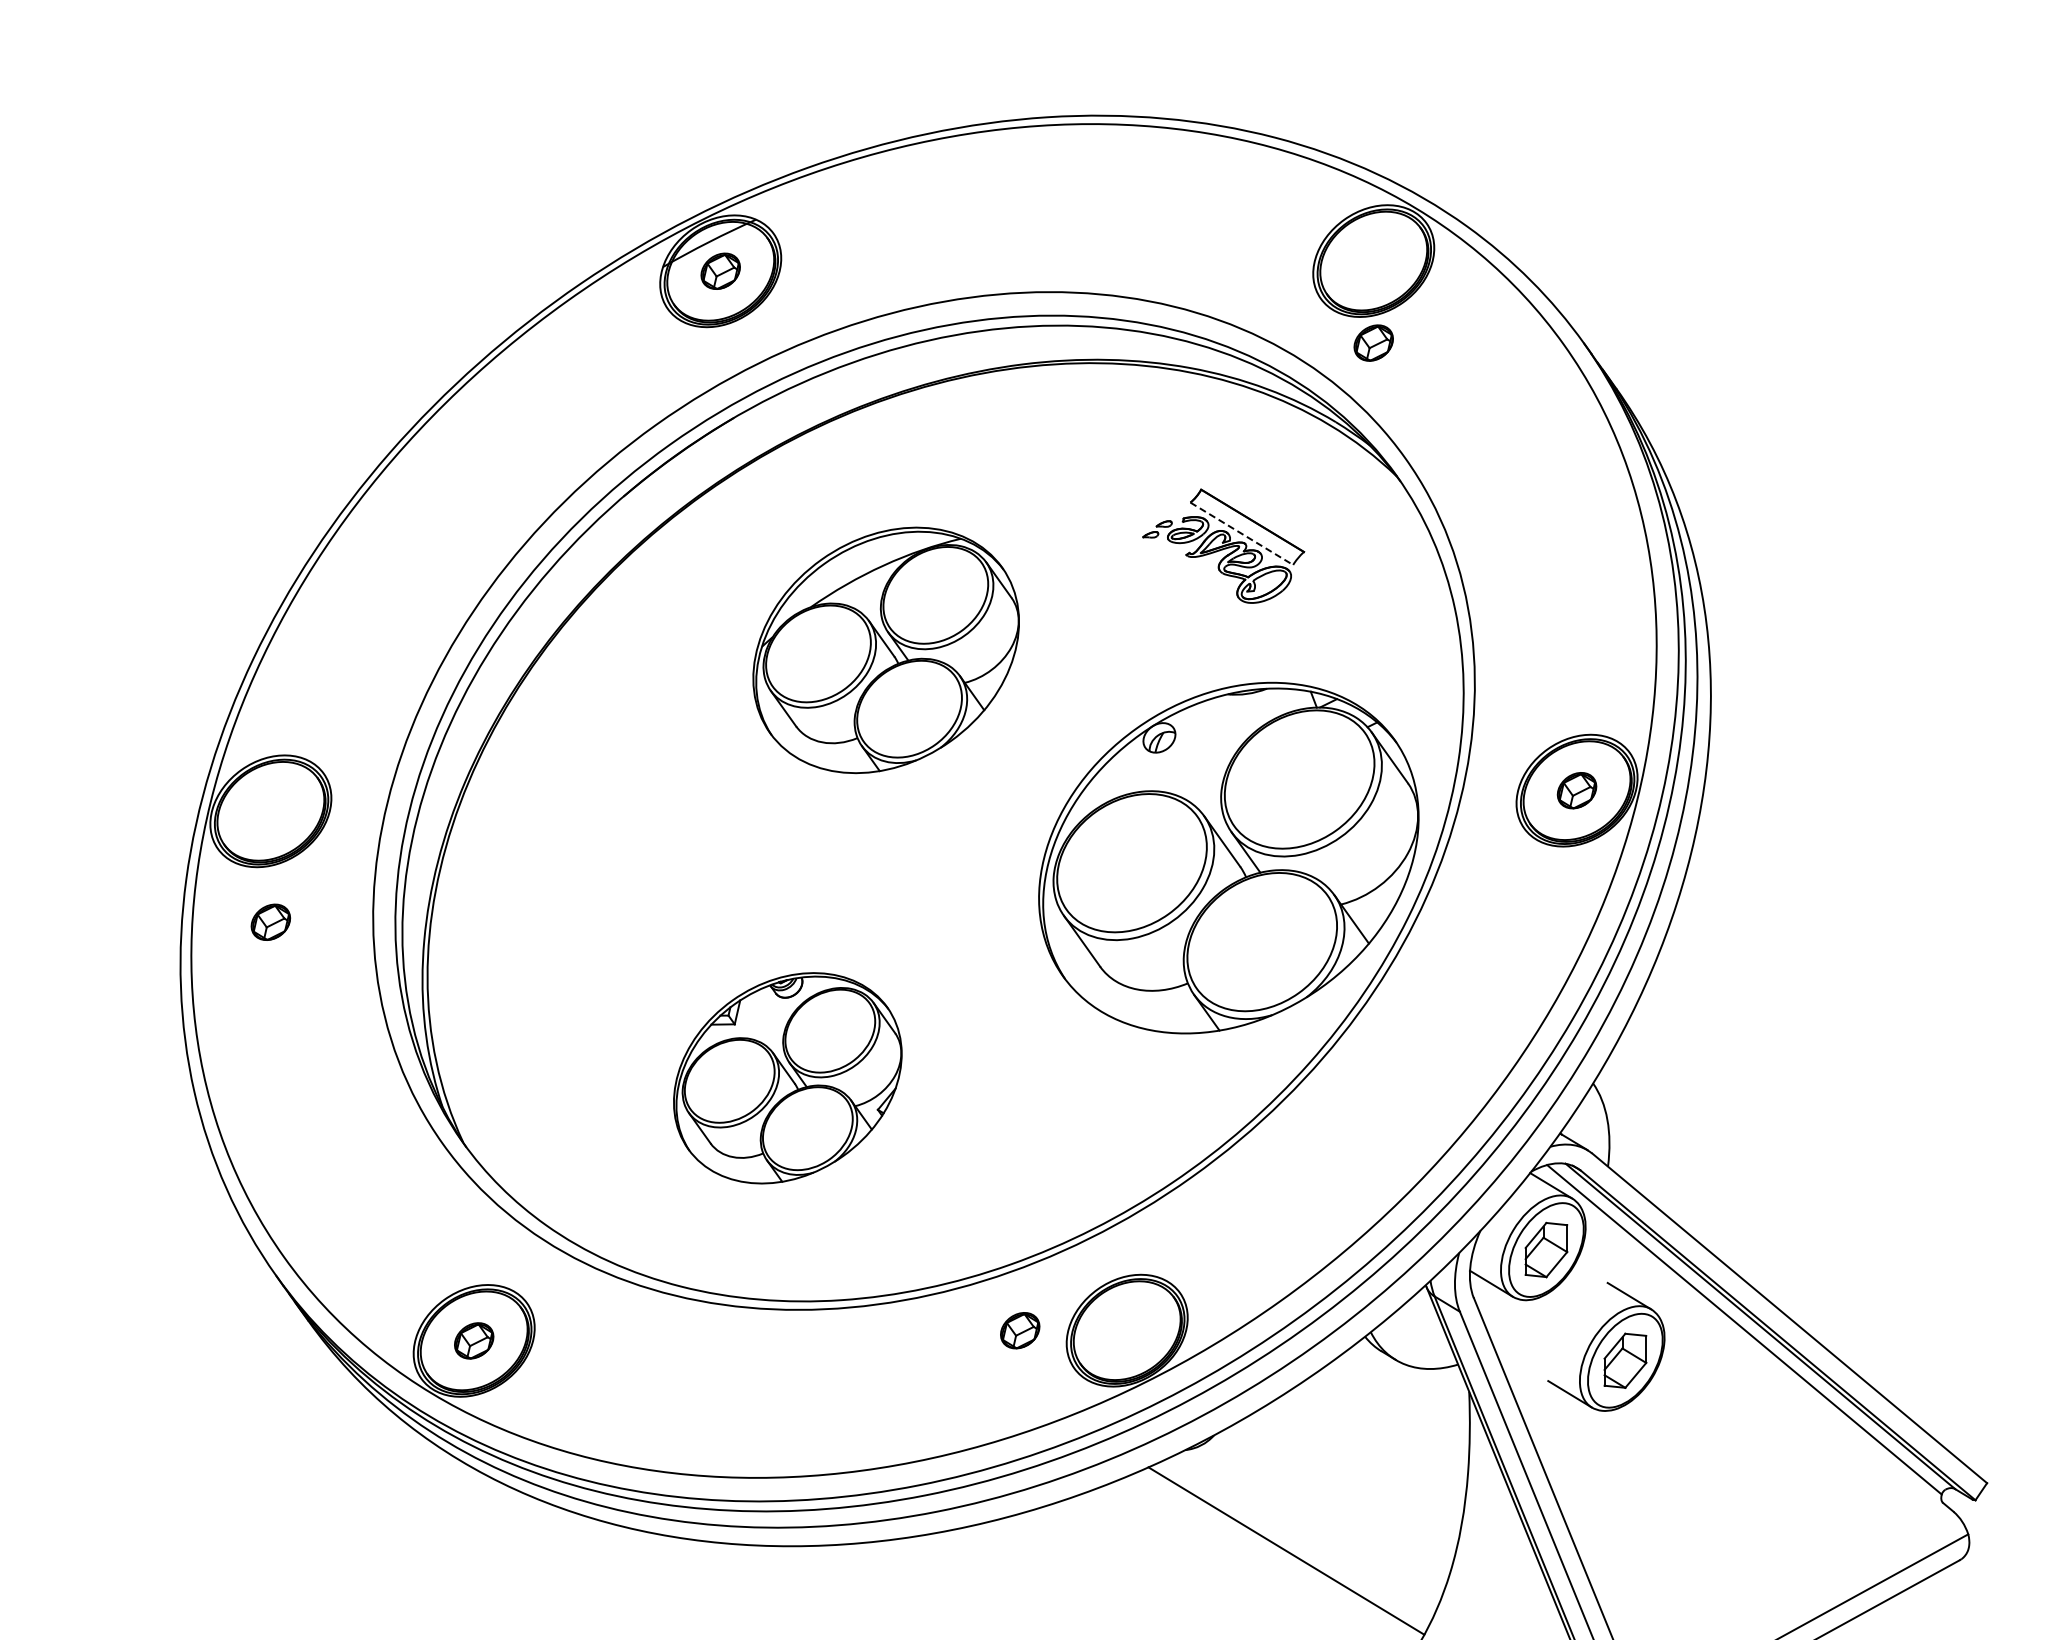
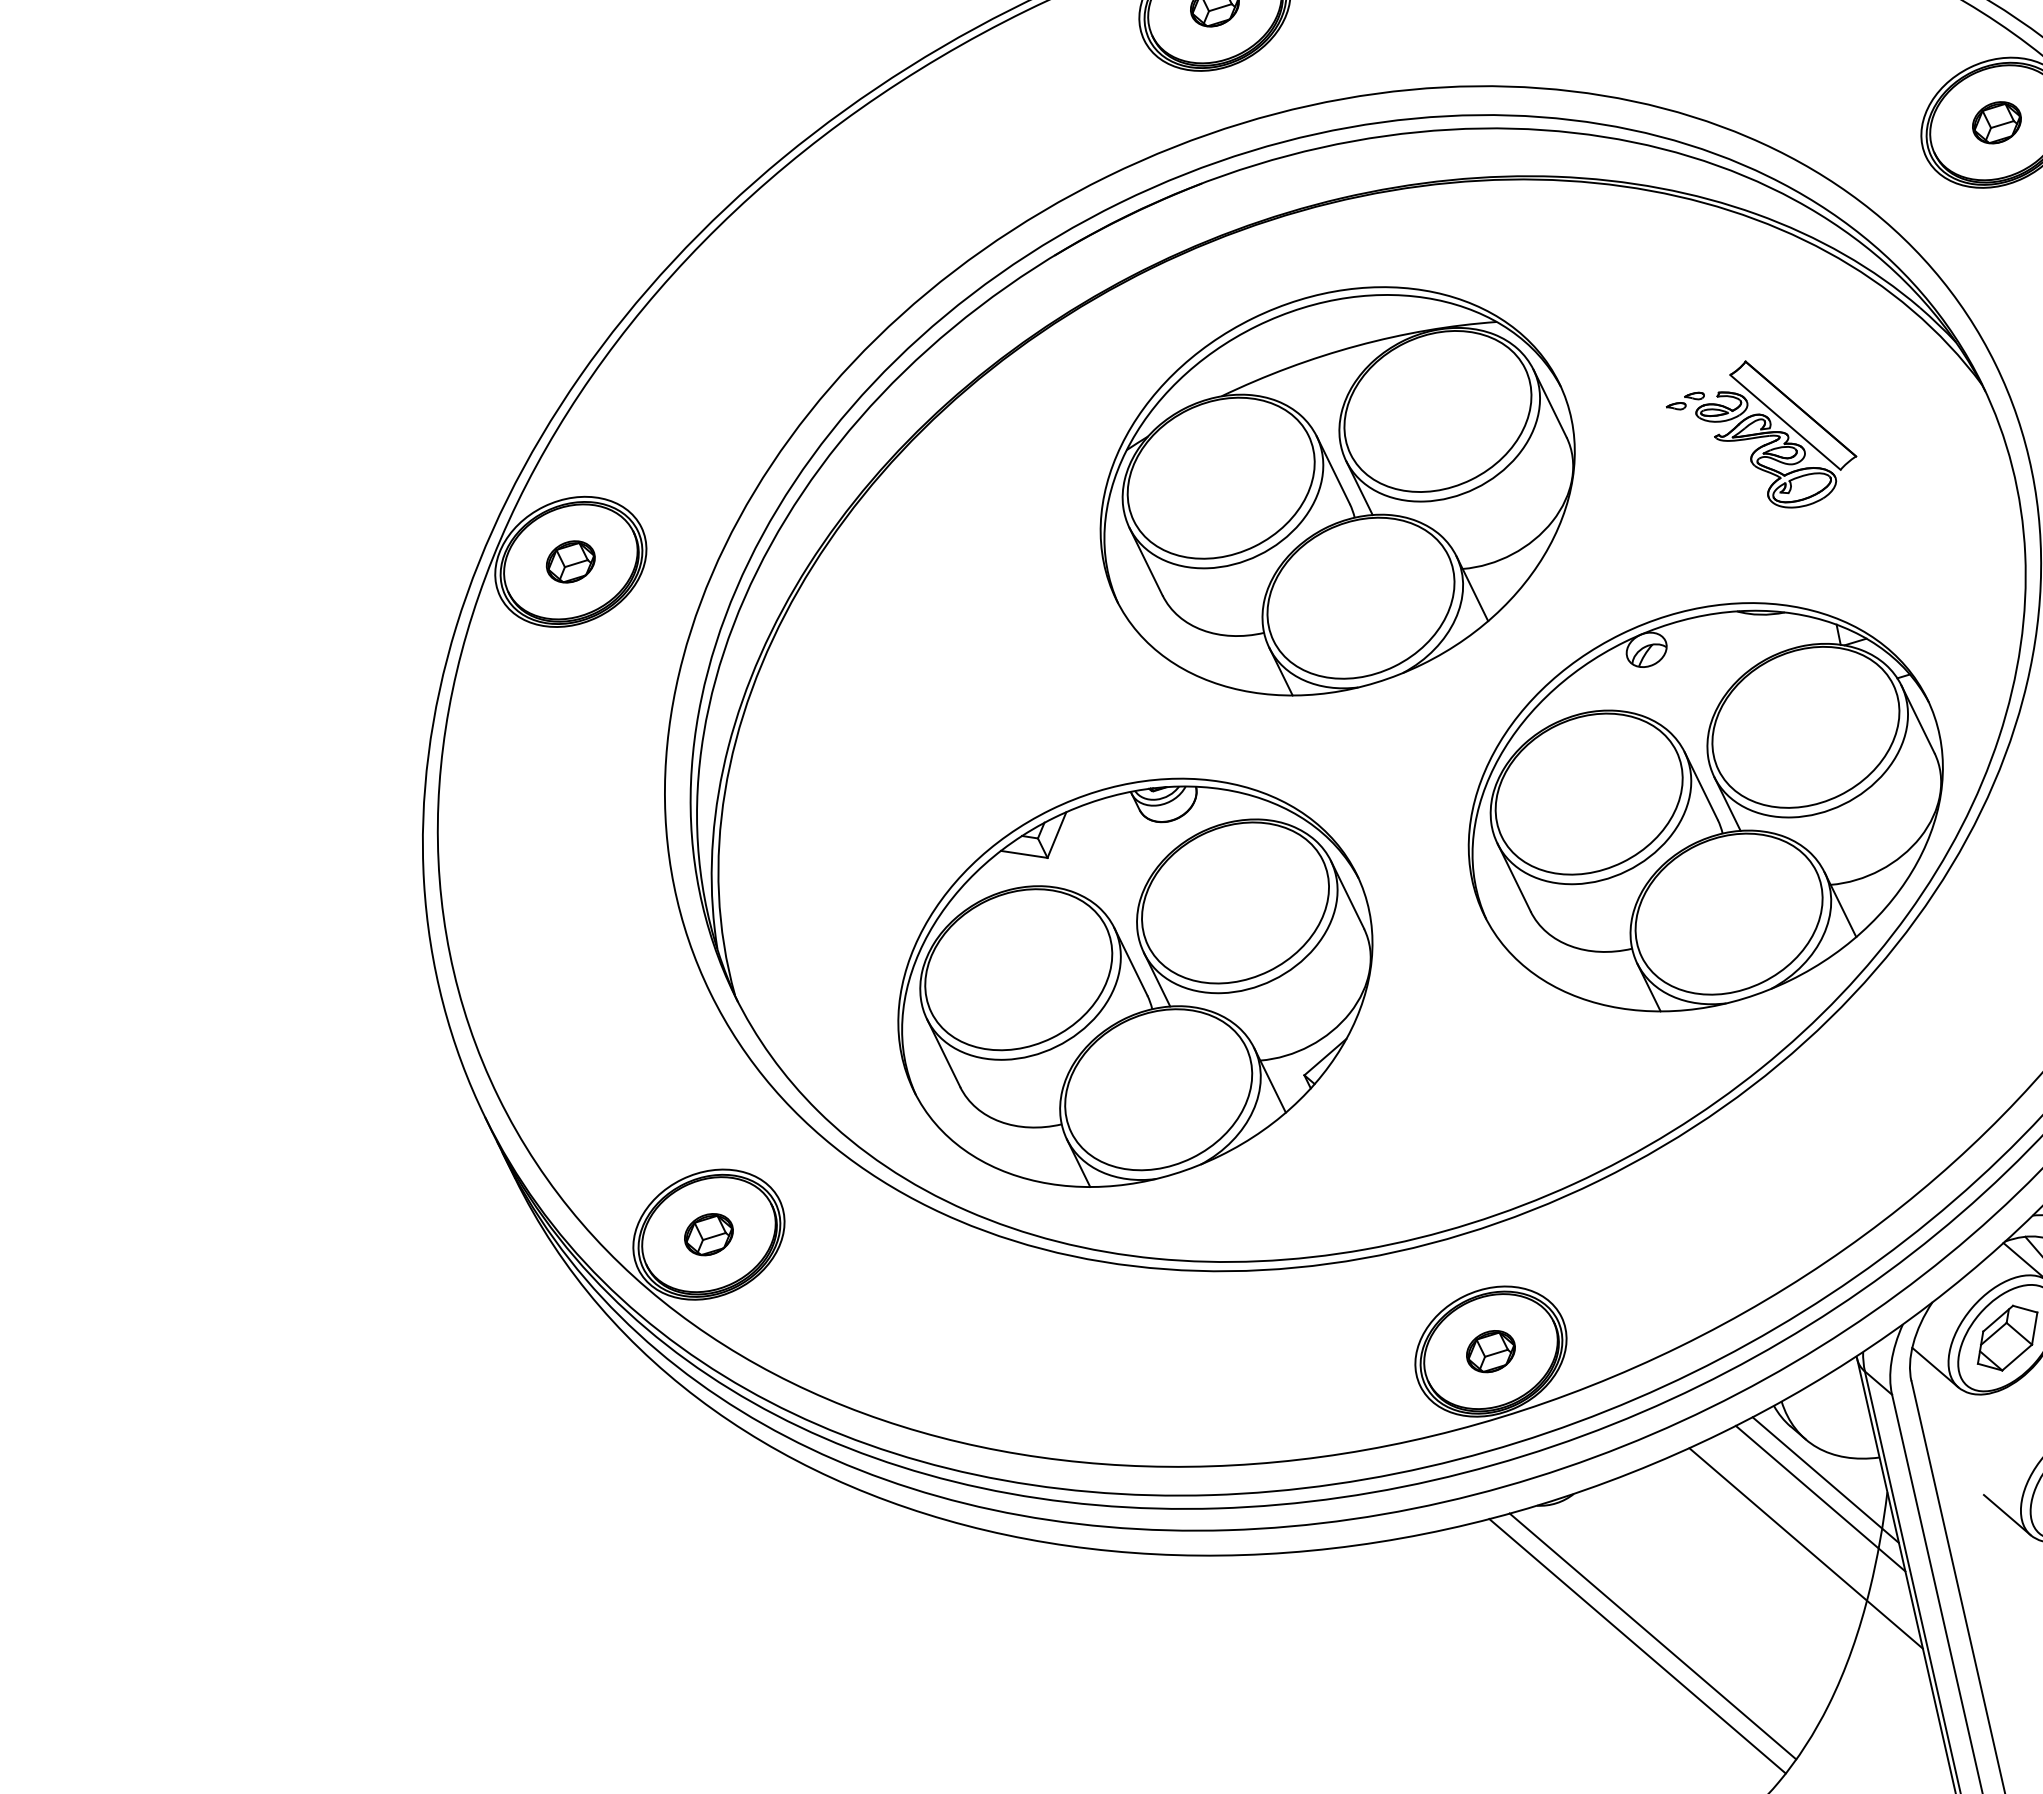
part: (1373, 342) -> (1996, 122), moved
line: (1242, 534) -> (1786, 423), dashed -> solid
part: (885, 650) -> (1336, 491), size x1.43
part: (270, 921) -> (570, 560), moved
part: (787, 1078) -> (1135, 983), size x1.67
part: (1020, 1330) -> (1491, 1351), moved
line: (1417, 1389) -> (1826, 1479), added
line: (1415, 1405) -> (1820, 1497), added
line: (1410, 1448) -> (1806, 1548), added
line: (1297, 1540) -> (1652, 1635), added

